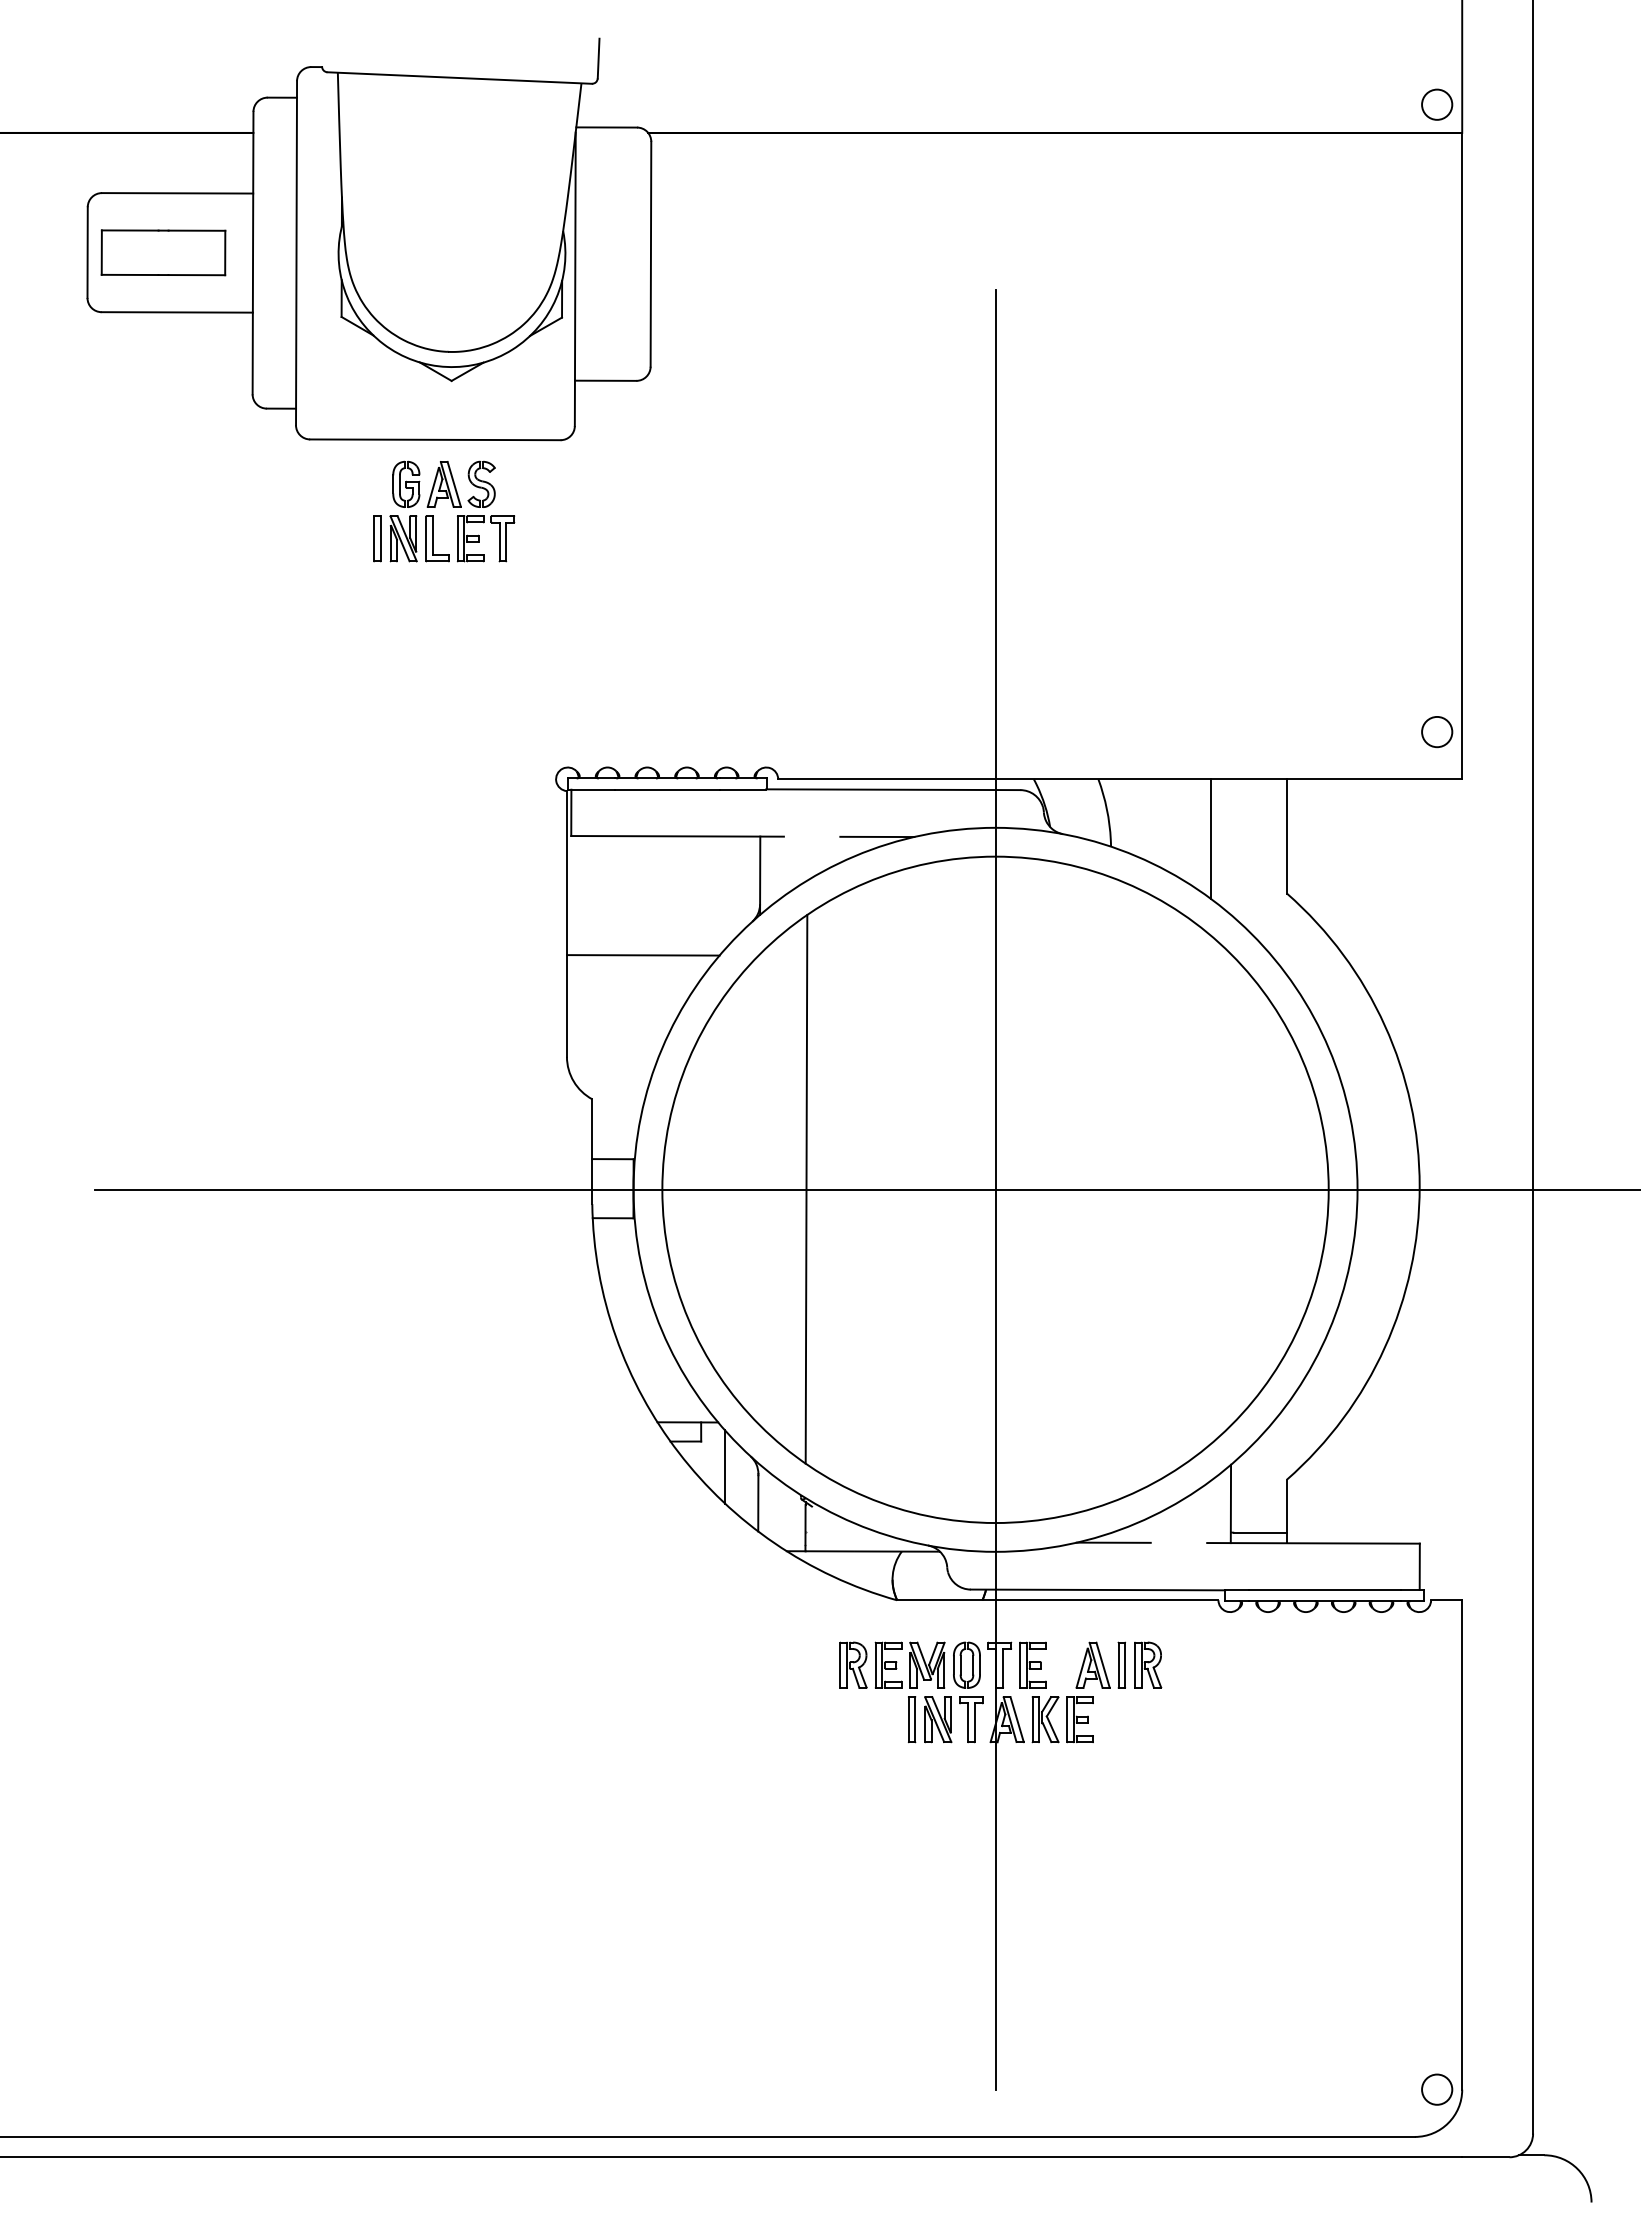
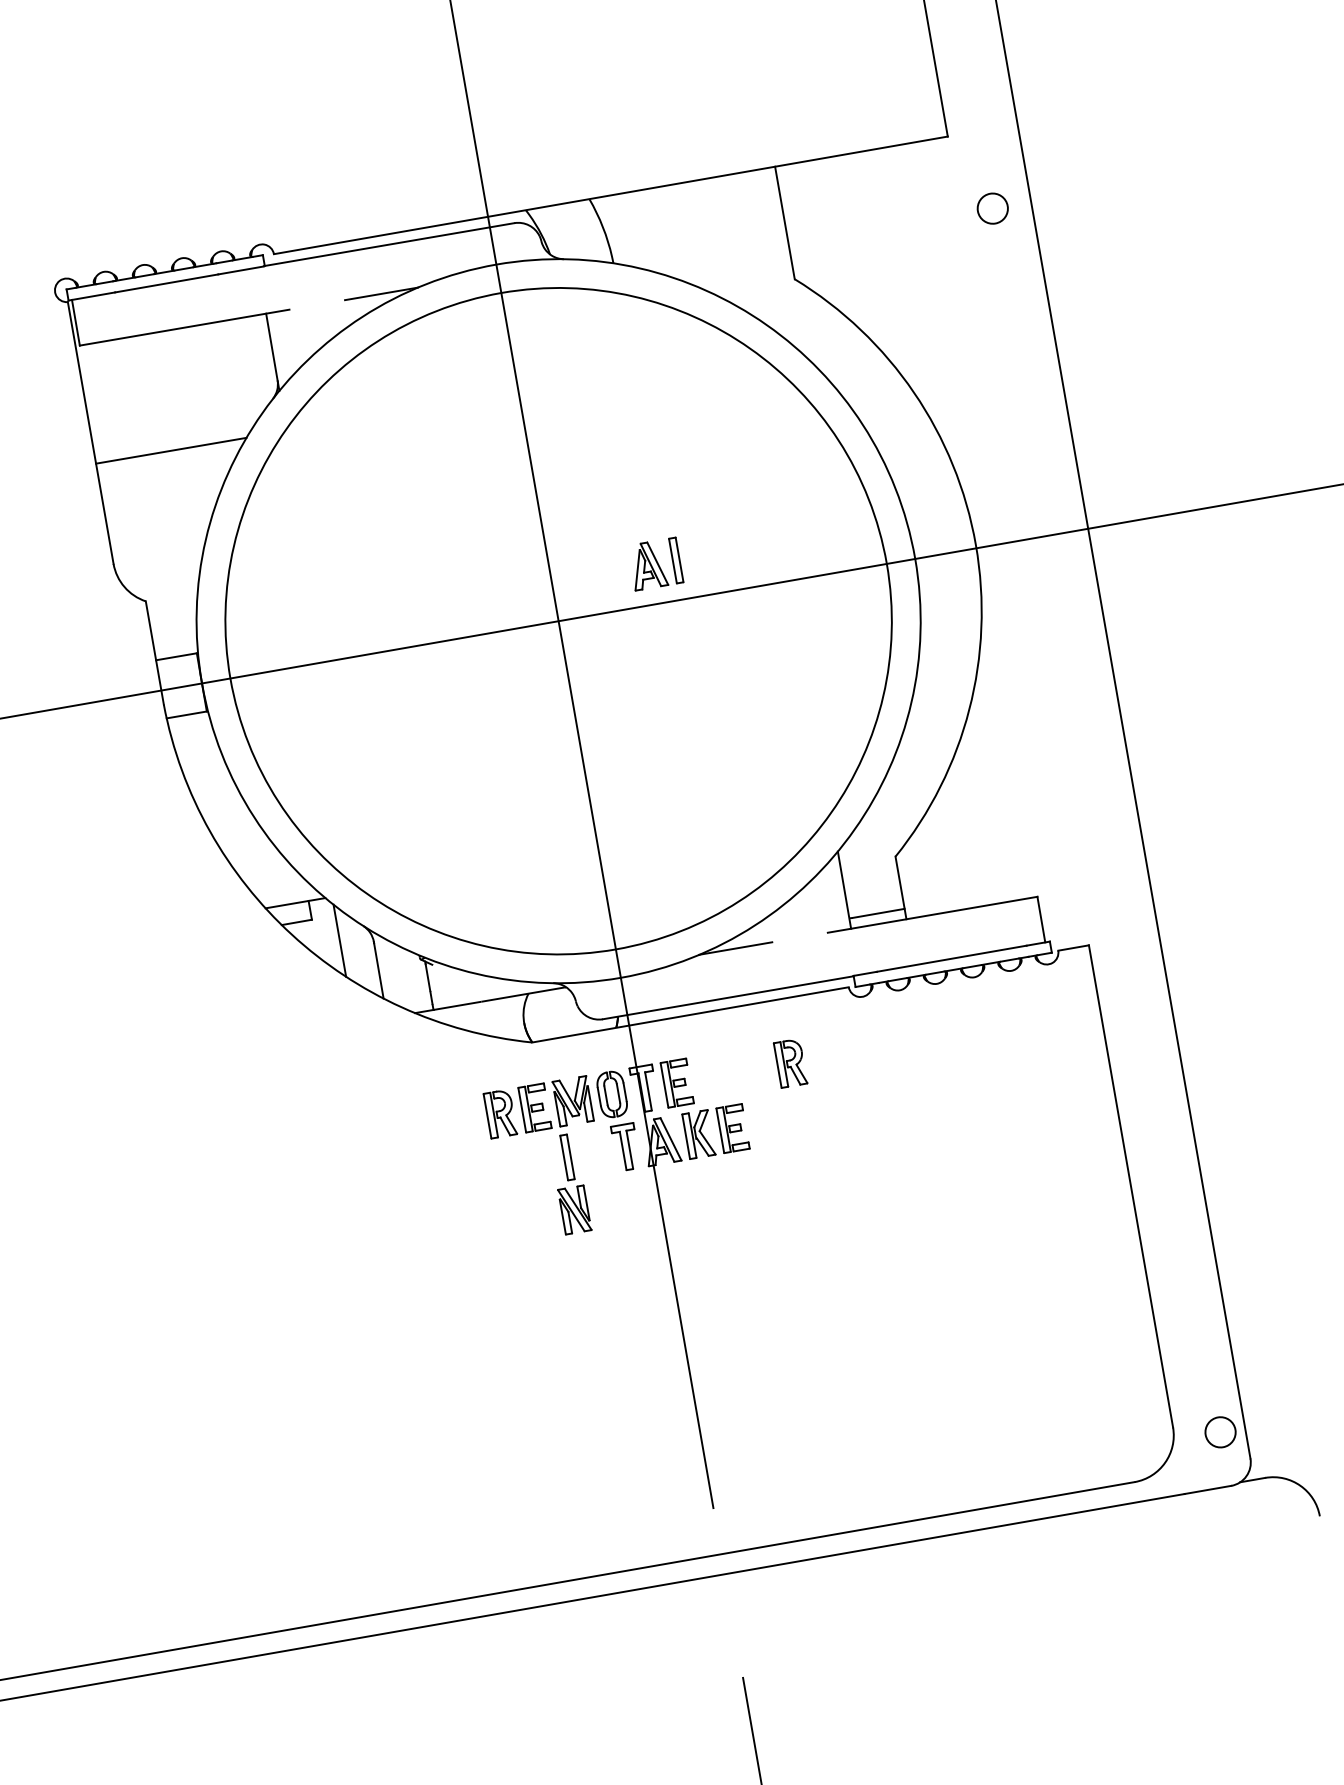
circle: (1437, 732) -> (993, 209), moved
line: (1210, 838) -> (709, 238), removed
line: (806, 1188) -> (372, 652), removed
part: (1100, 1664) -> (655, 563), moved
part: (938, 1719) -> (575, 1209), moved
circle: (1437, 2089) -> (1220, 1432), moved

